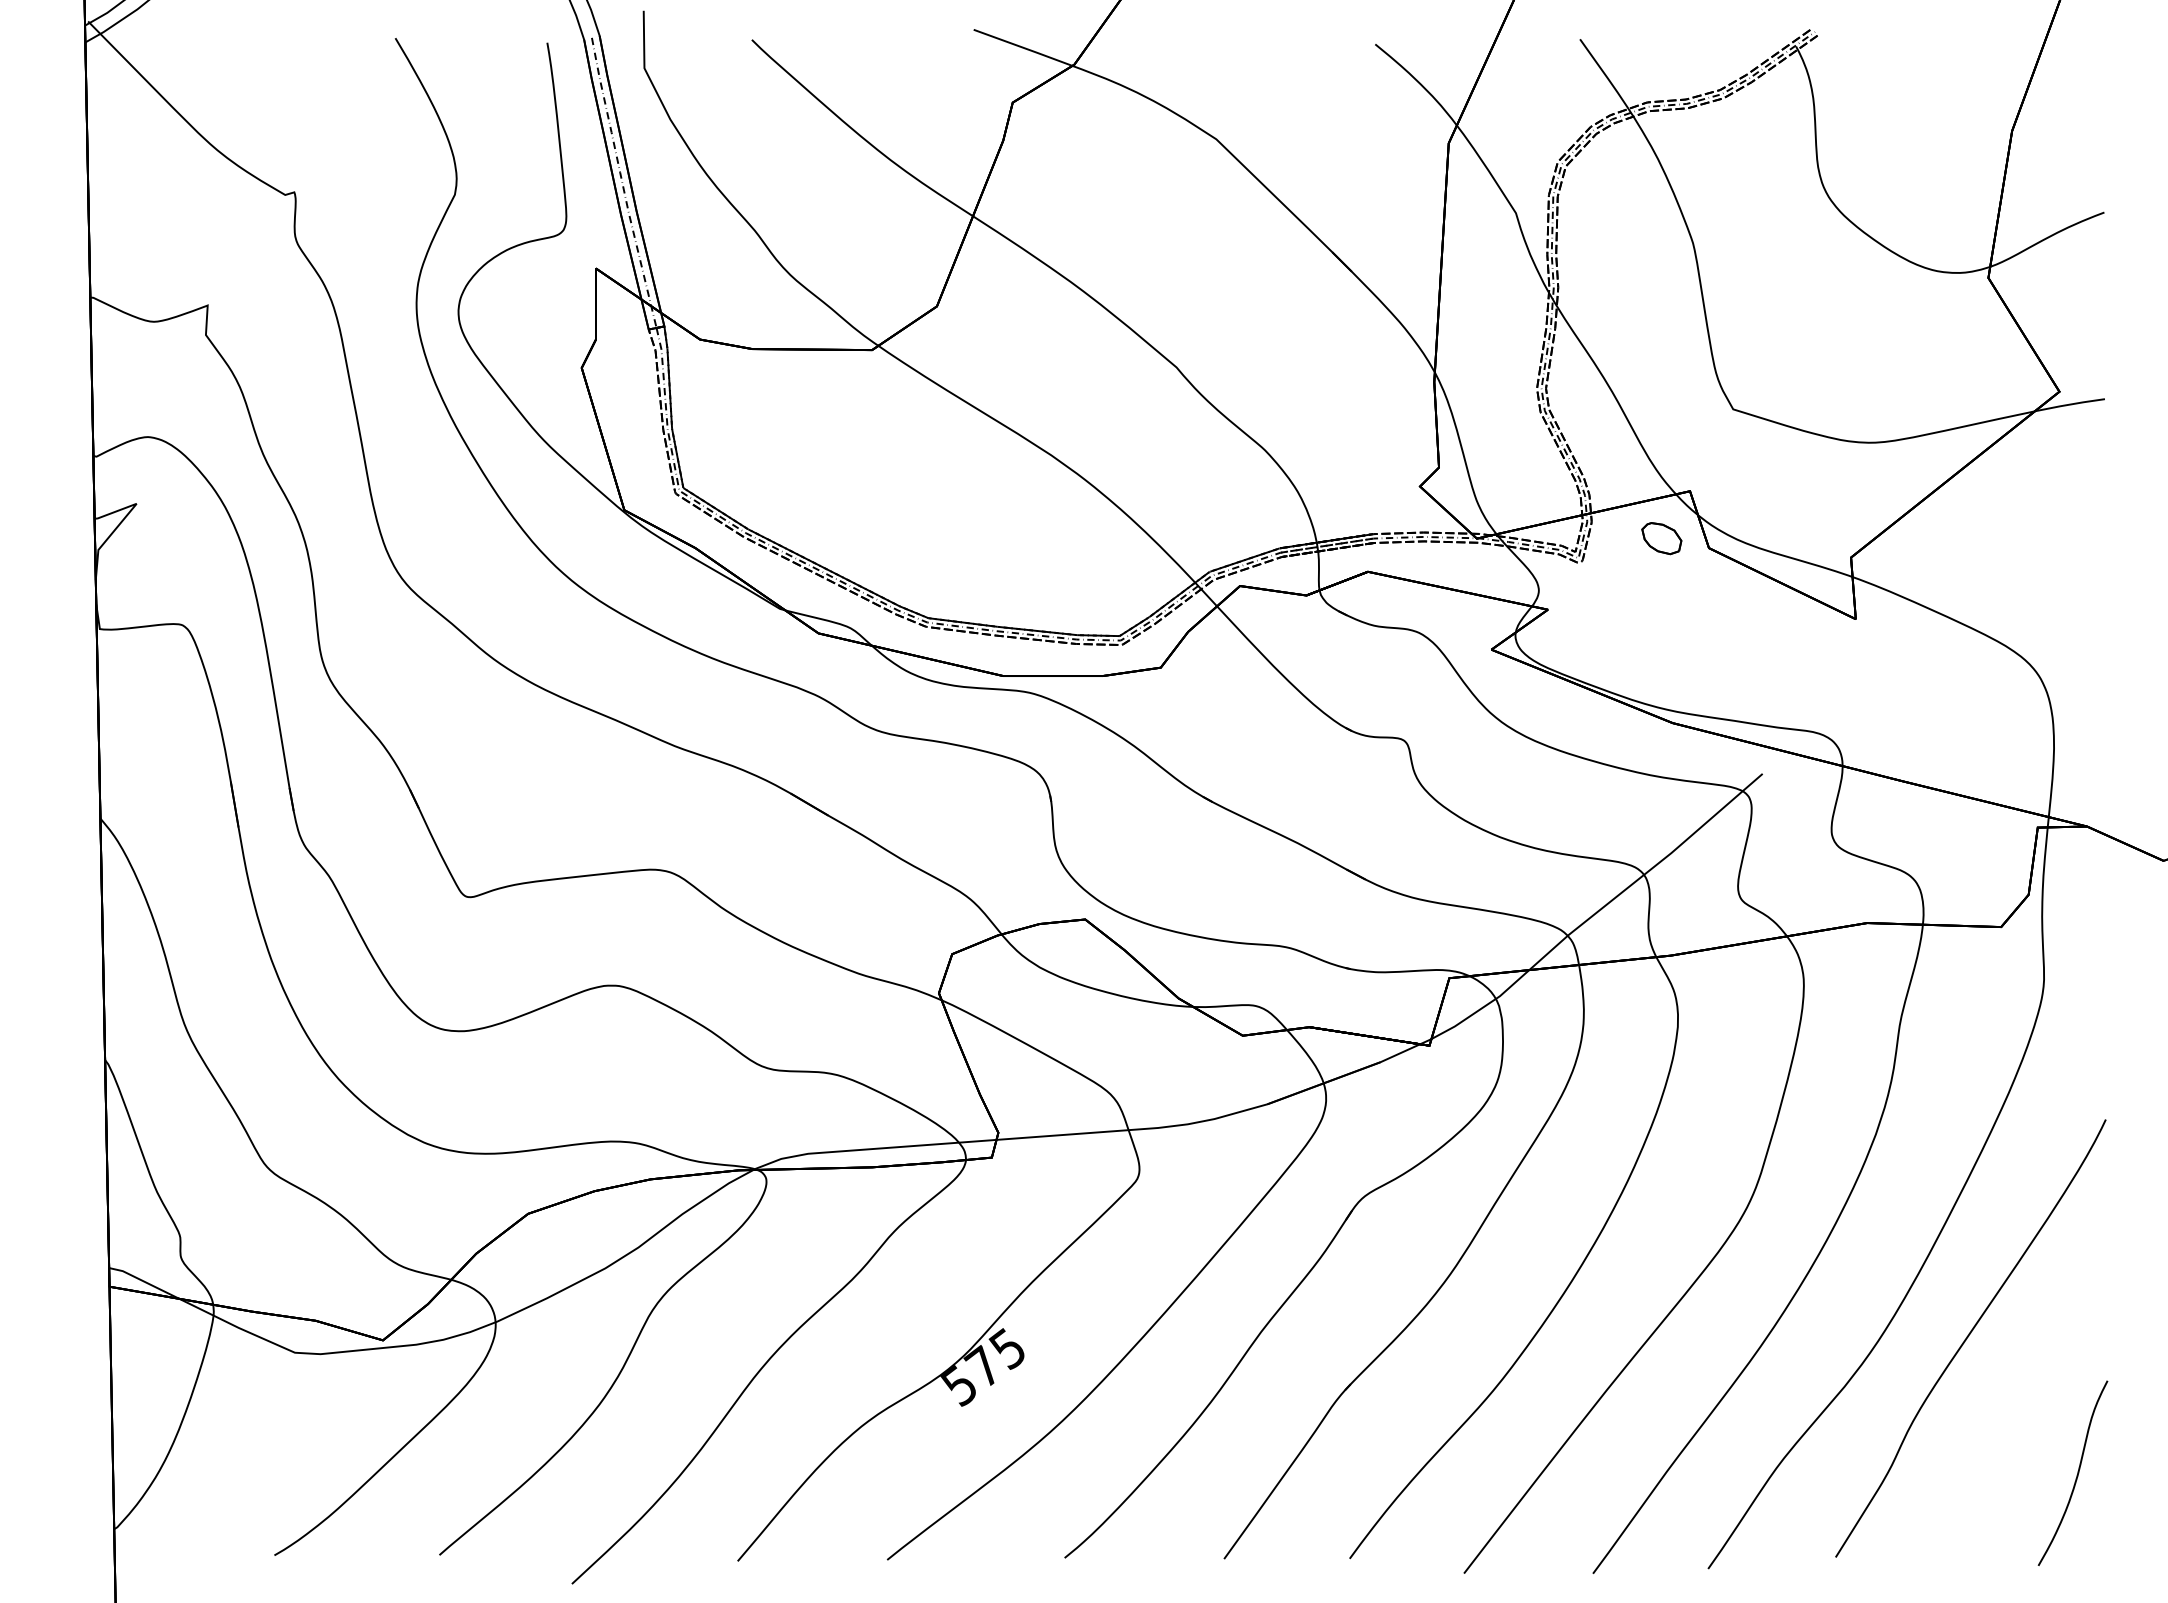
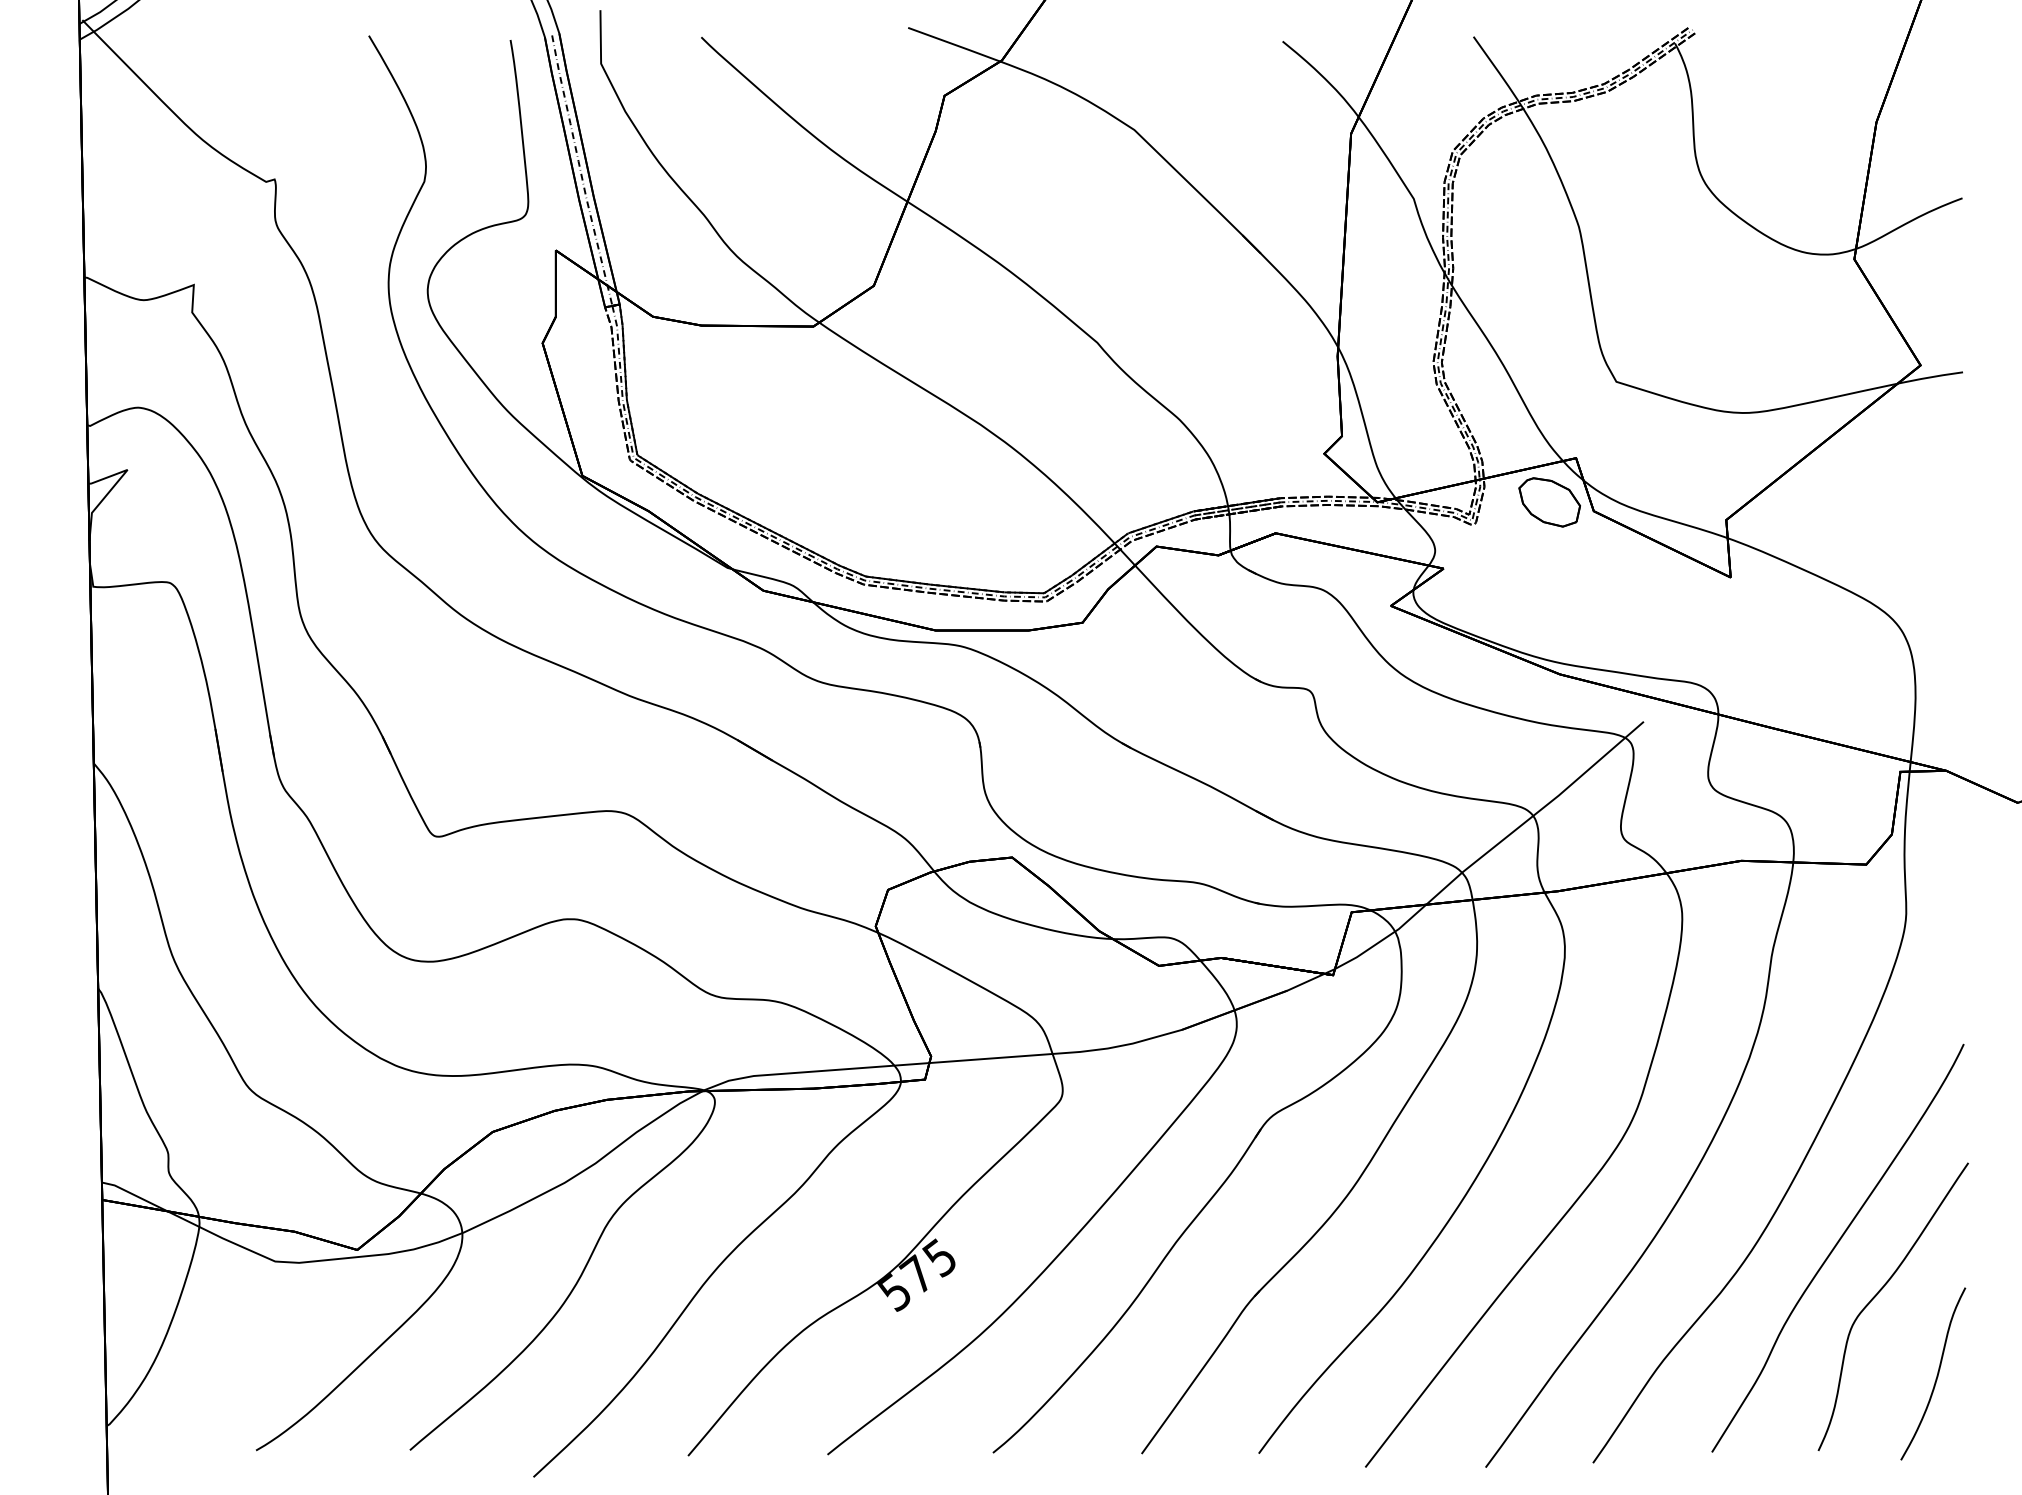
part: (1661, 538) -> (1549, 502), size x1.67
curve: (2015, 1386) -> (1879, 1293), added

